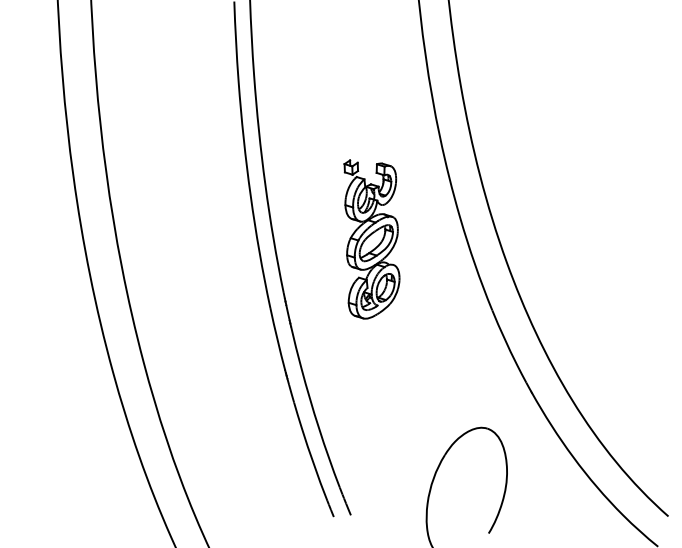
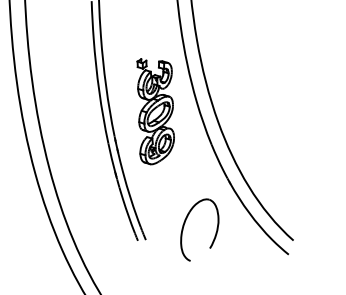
part: (371, 238) -> (155, 111), size x1.43

